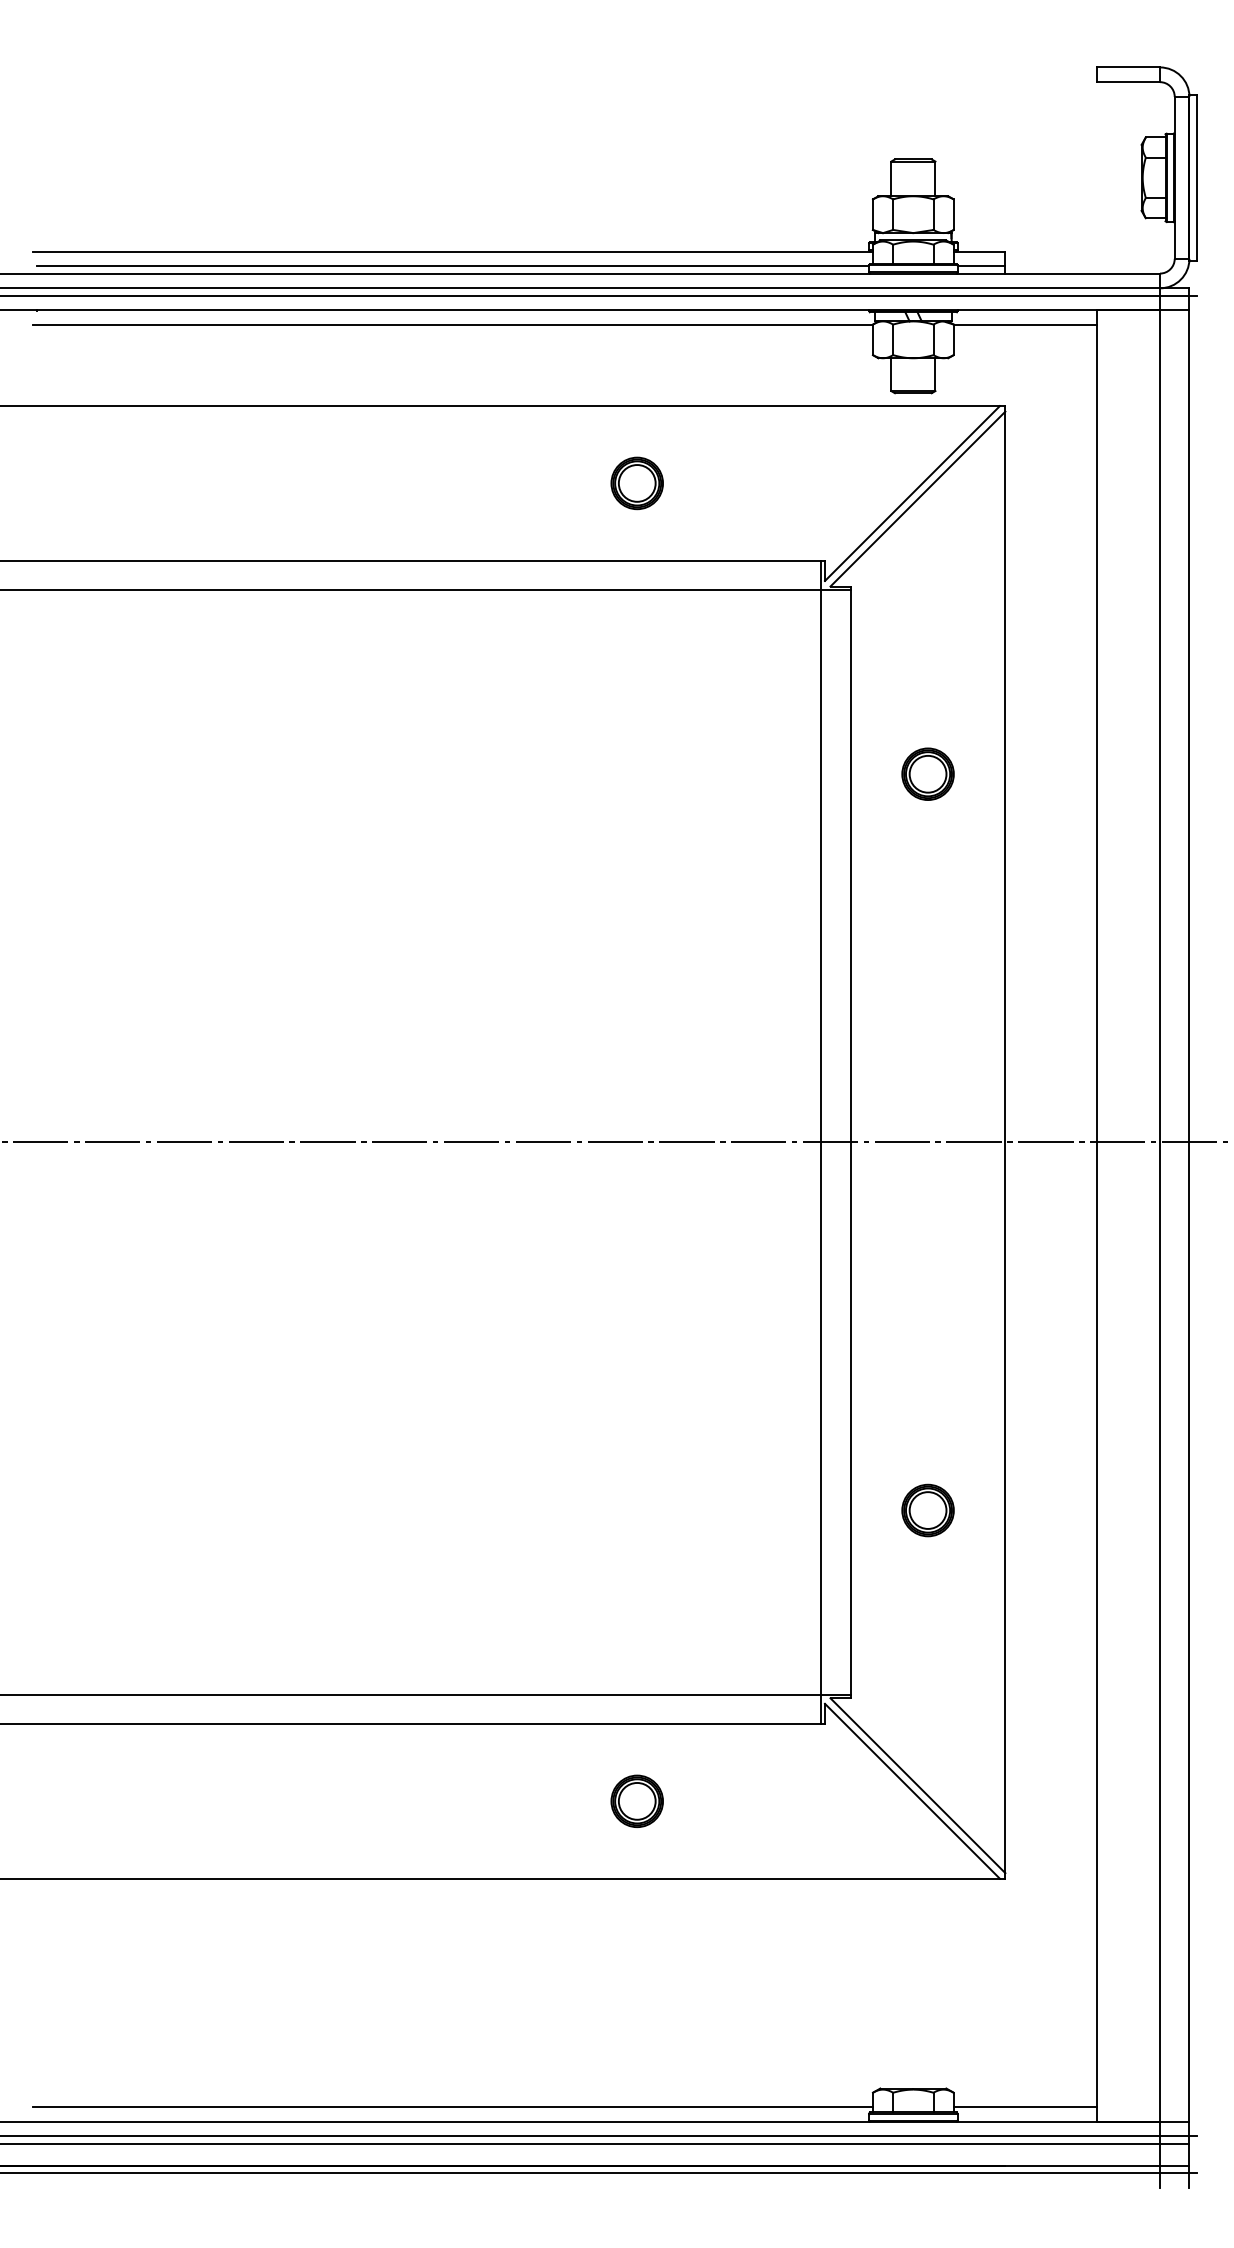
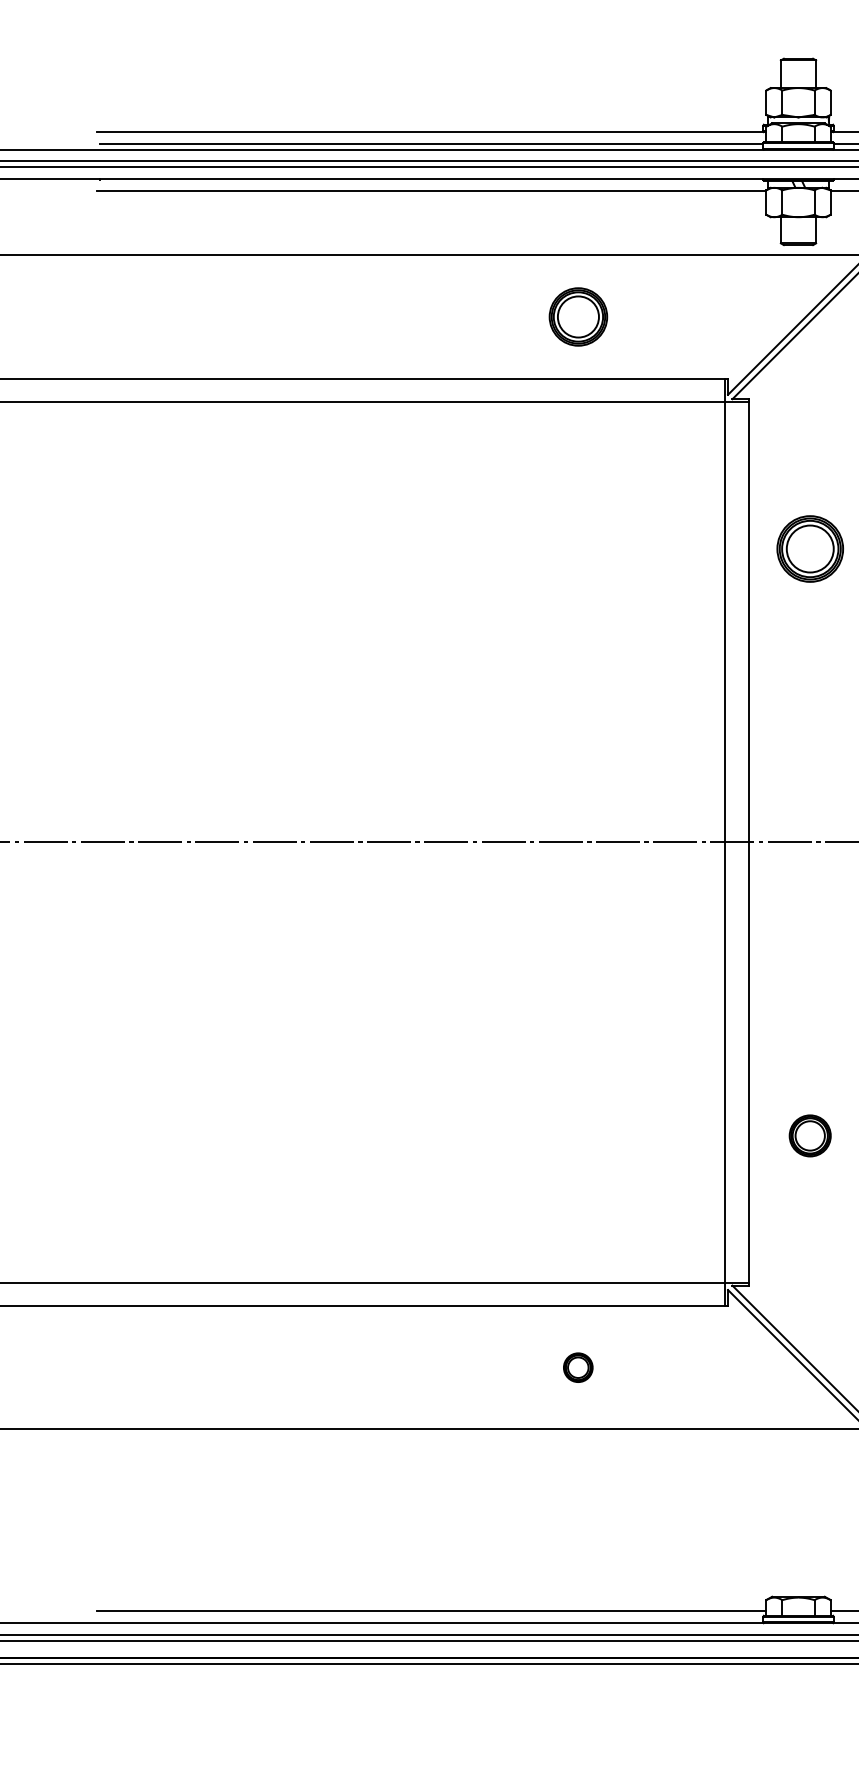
part: (636, 483) -> (577, 317), size x1.4
part: (927, 773) -> (809, 548), size x1.6
part: (636, 1800) -> (577, 1367), size x0.7

